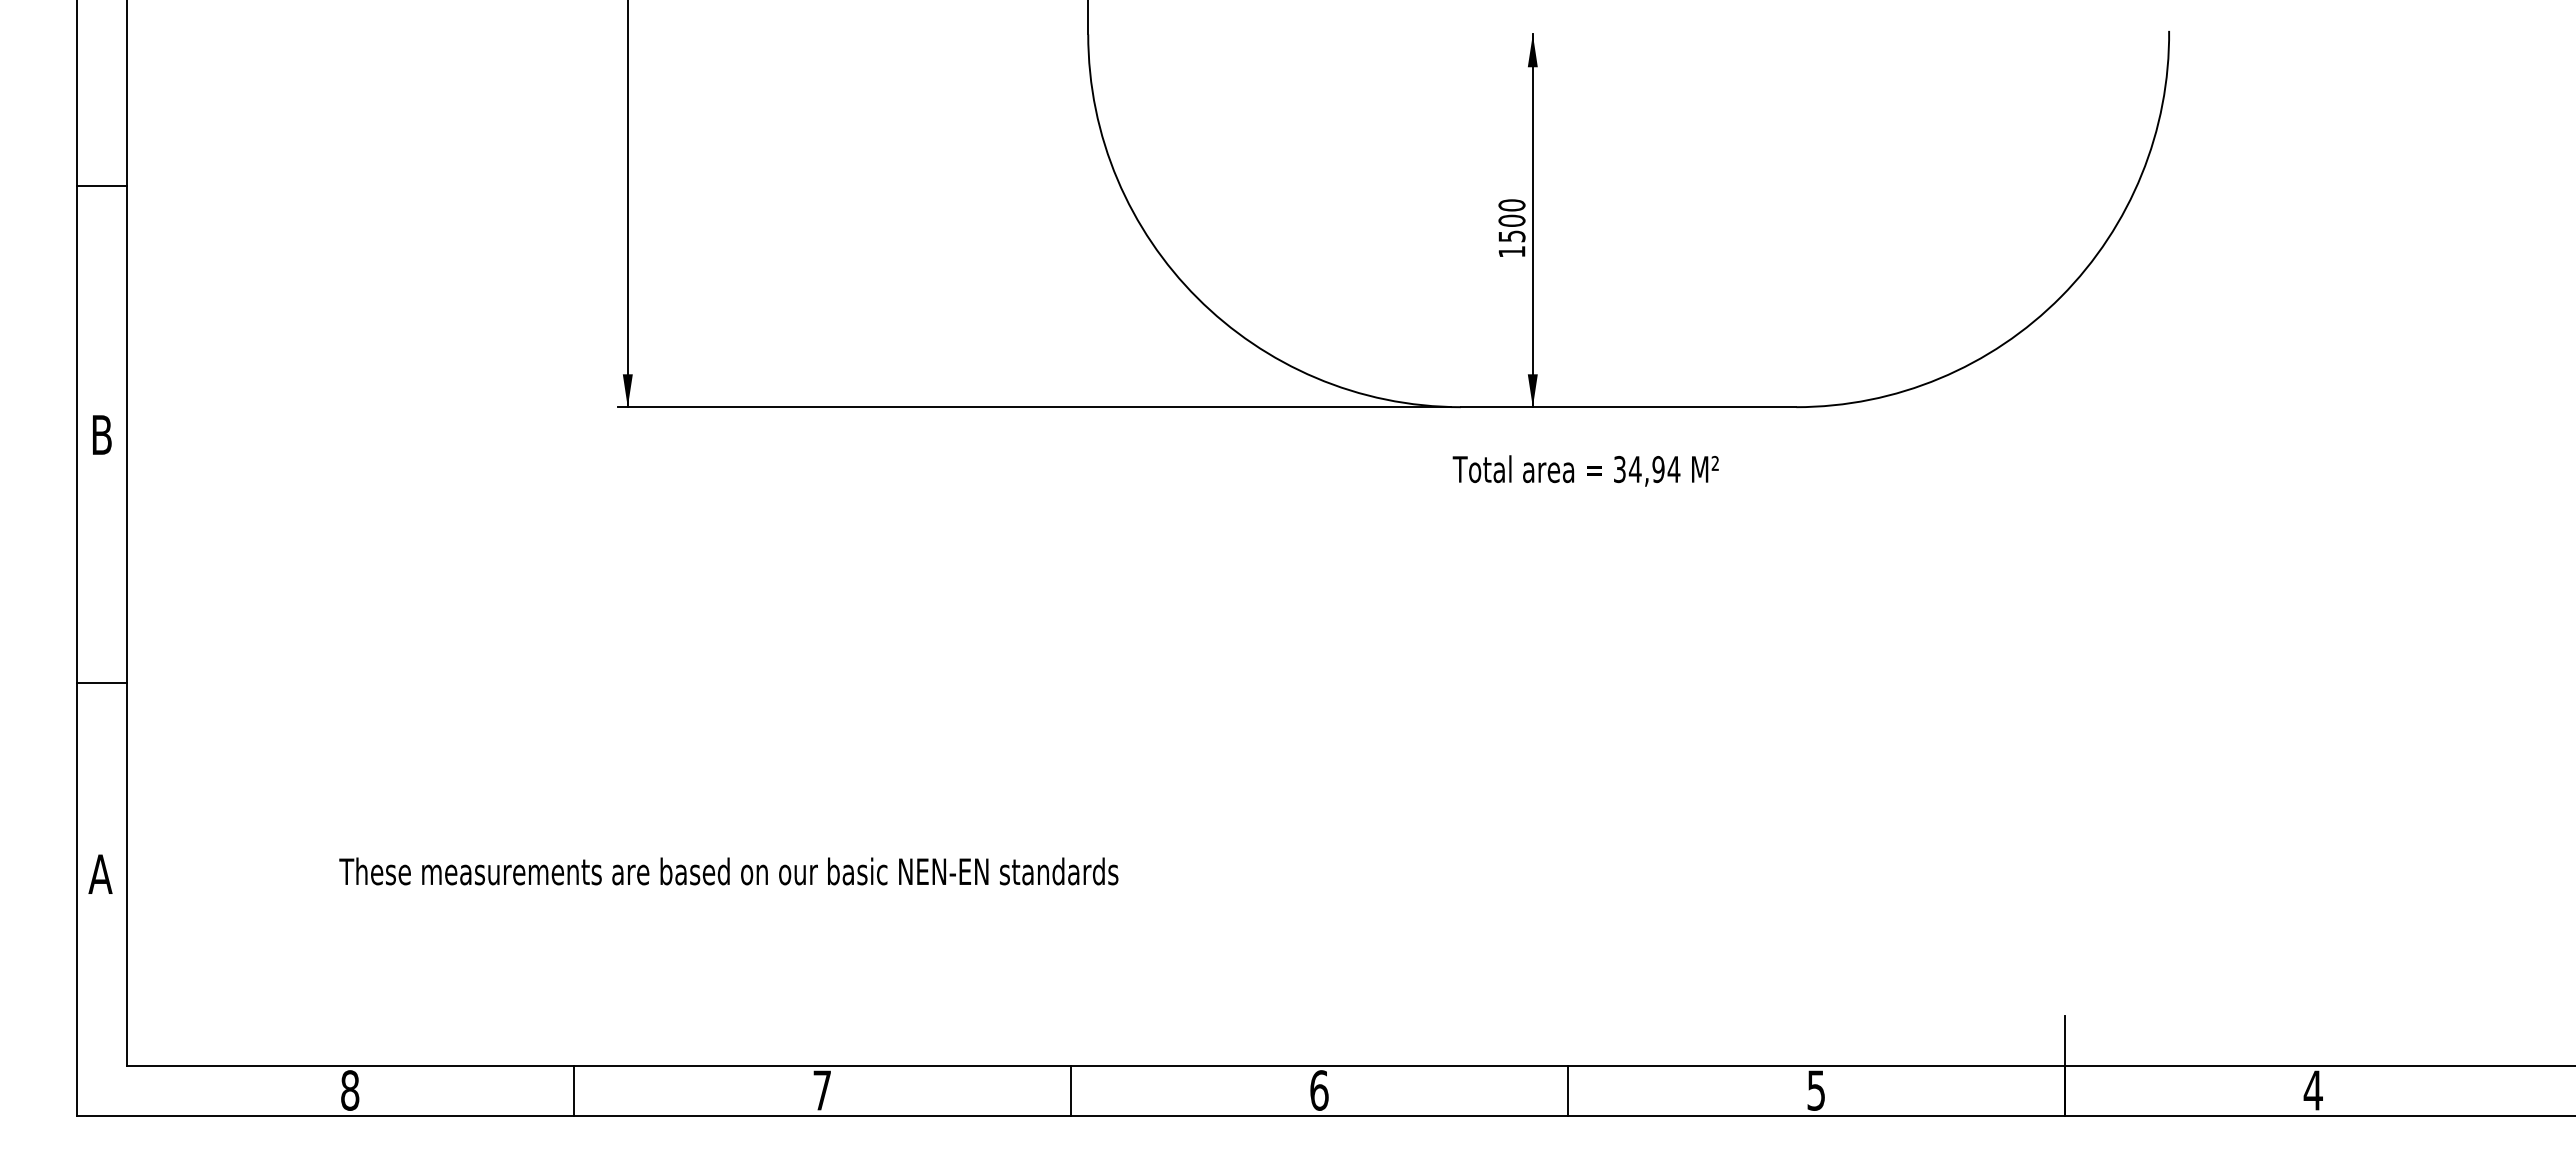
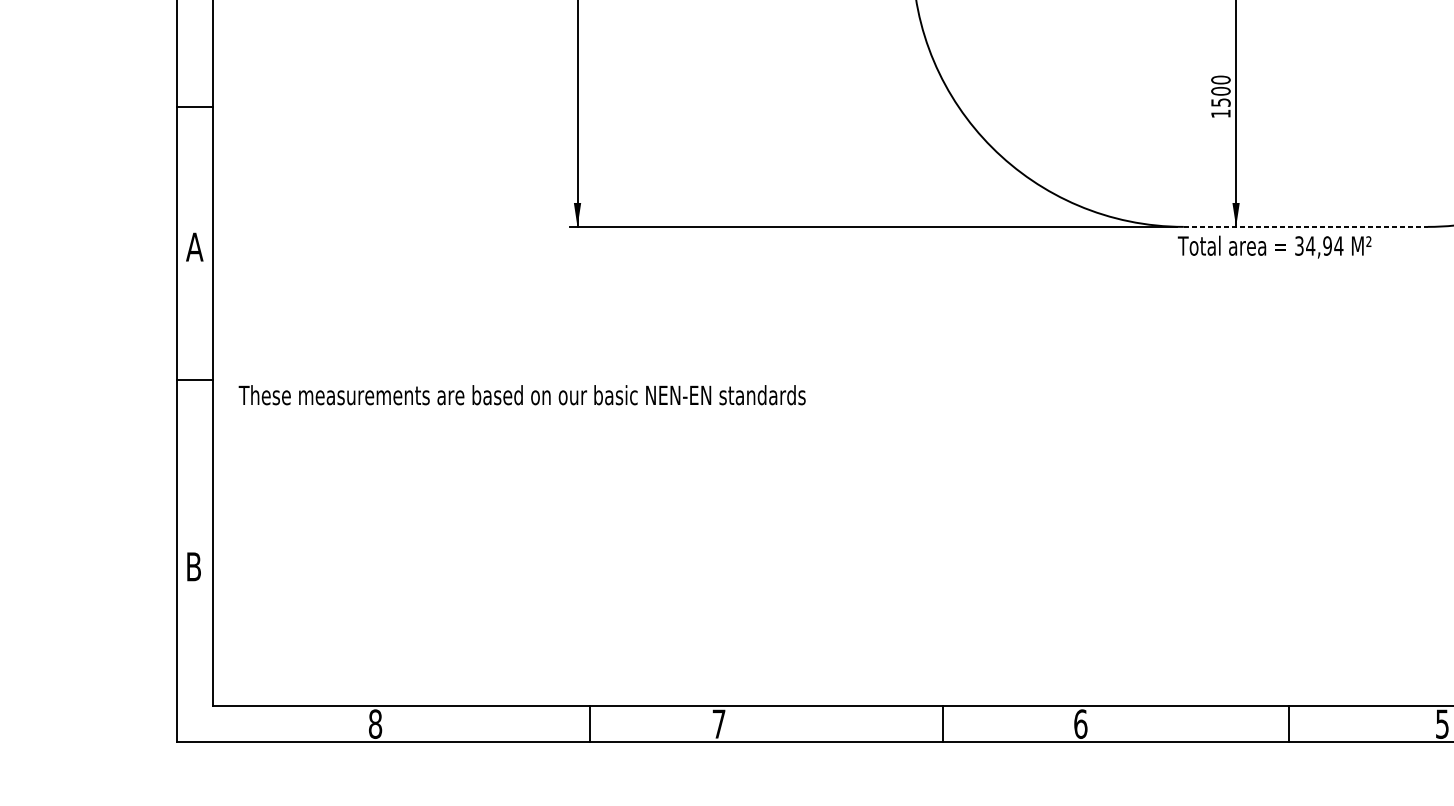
line: (101, 186) -> (194, 107), moved
line: (1628, 407) -> (1305, 227), solid -> dashed
text: (101, 434) -> (194, 246), B -> A
text: (1585, 470) -> (1274, 246), moved
line: (101, 683) -> (194, 380), moved
text: (728, 871) -> (521, 395), moved
text: (100, 873) -> (193, 566), A -> B
line: (574, 1090) -> (589, 724), moved
line: (1071, 1090) -> (943, 724), moved
line: (1568, 1090) -> (1288, 724), moved

